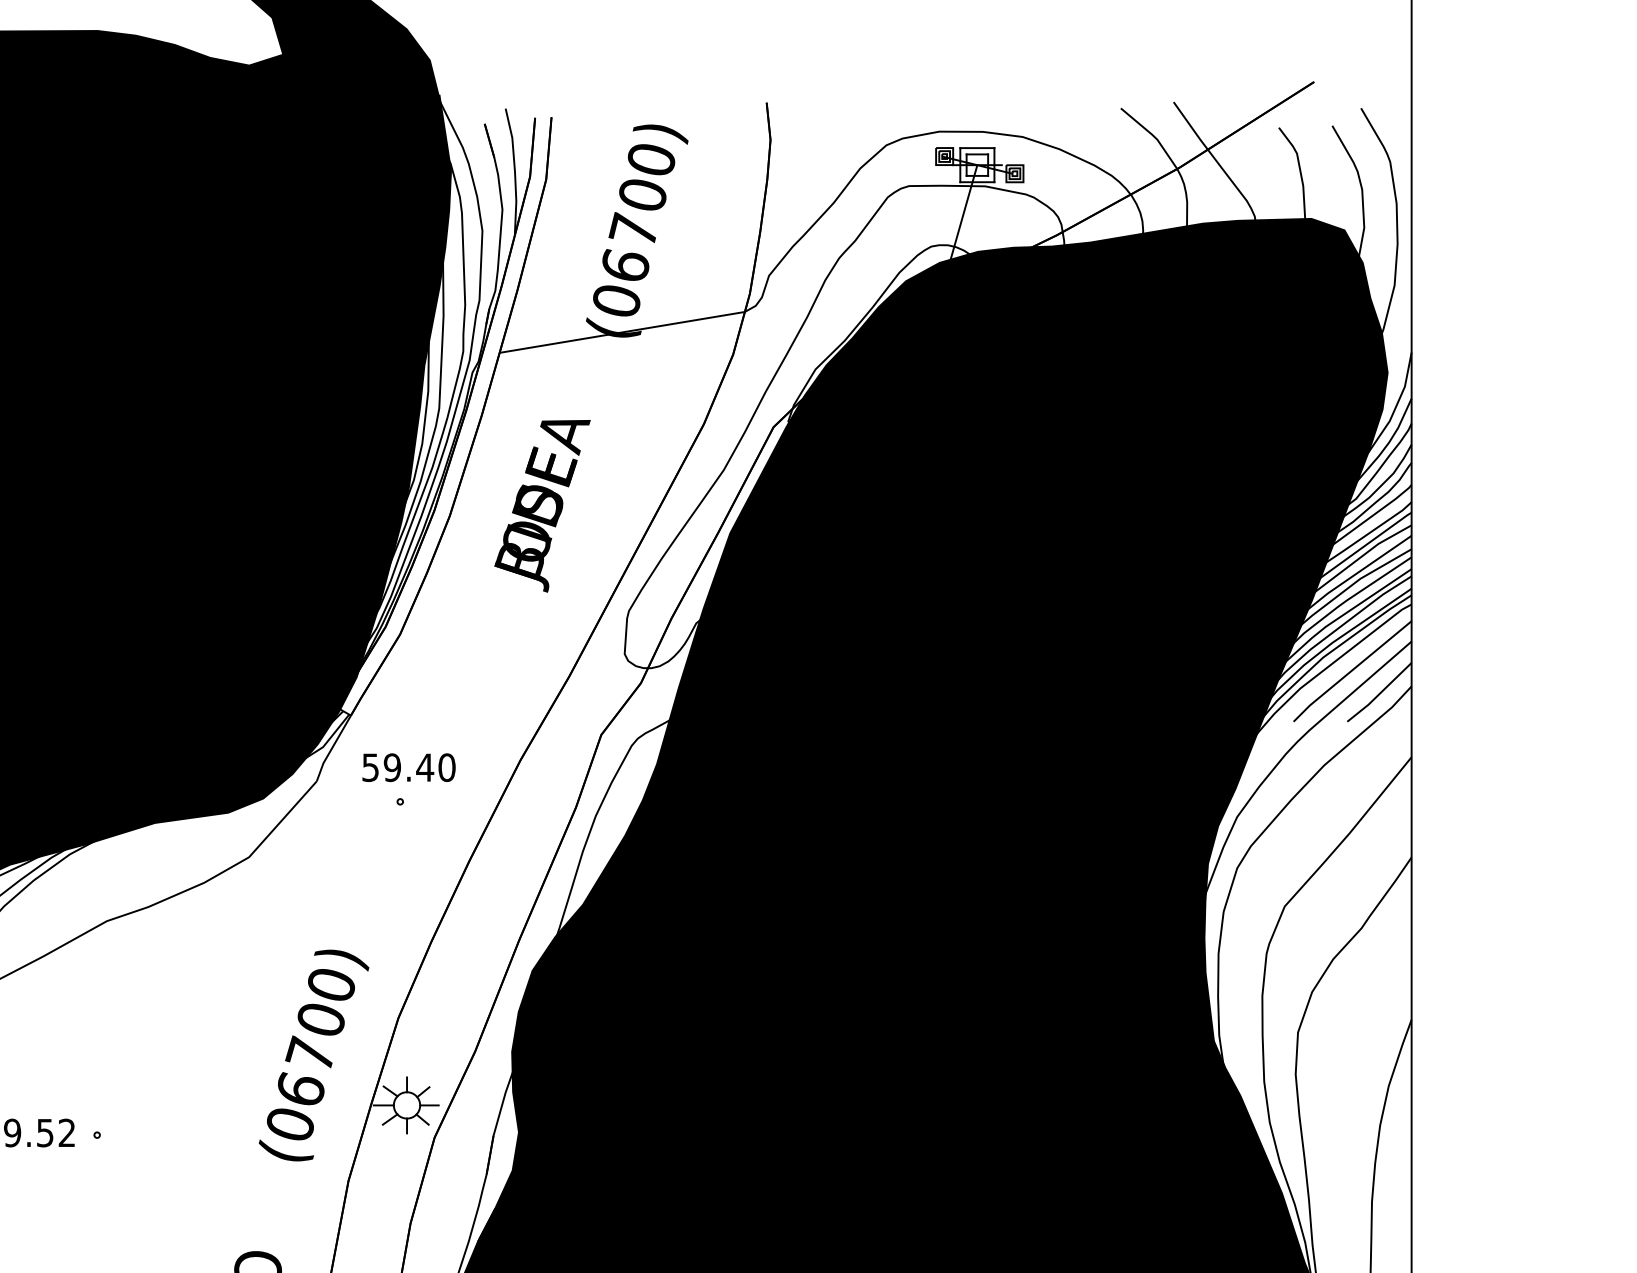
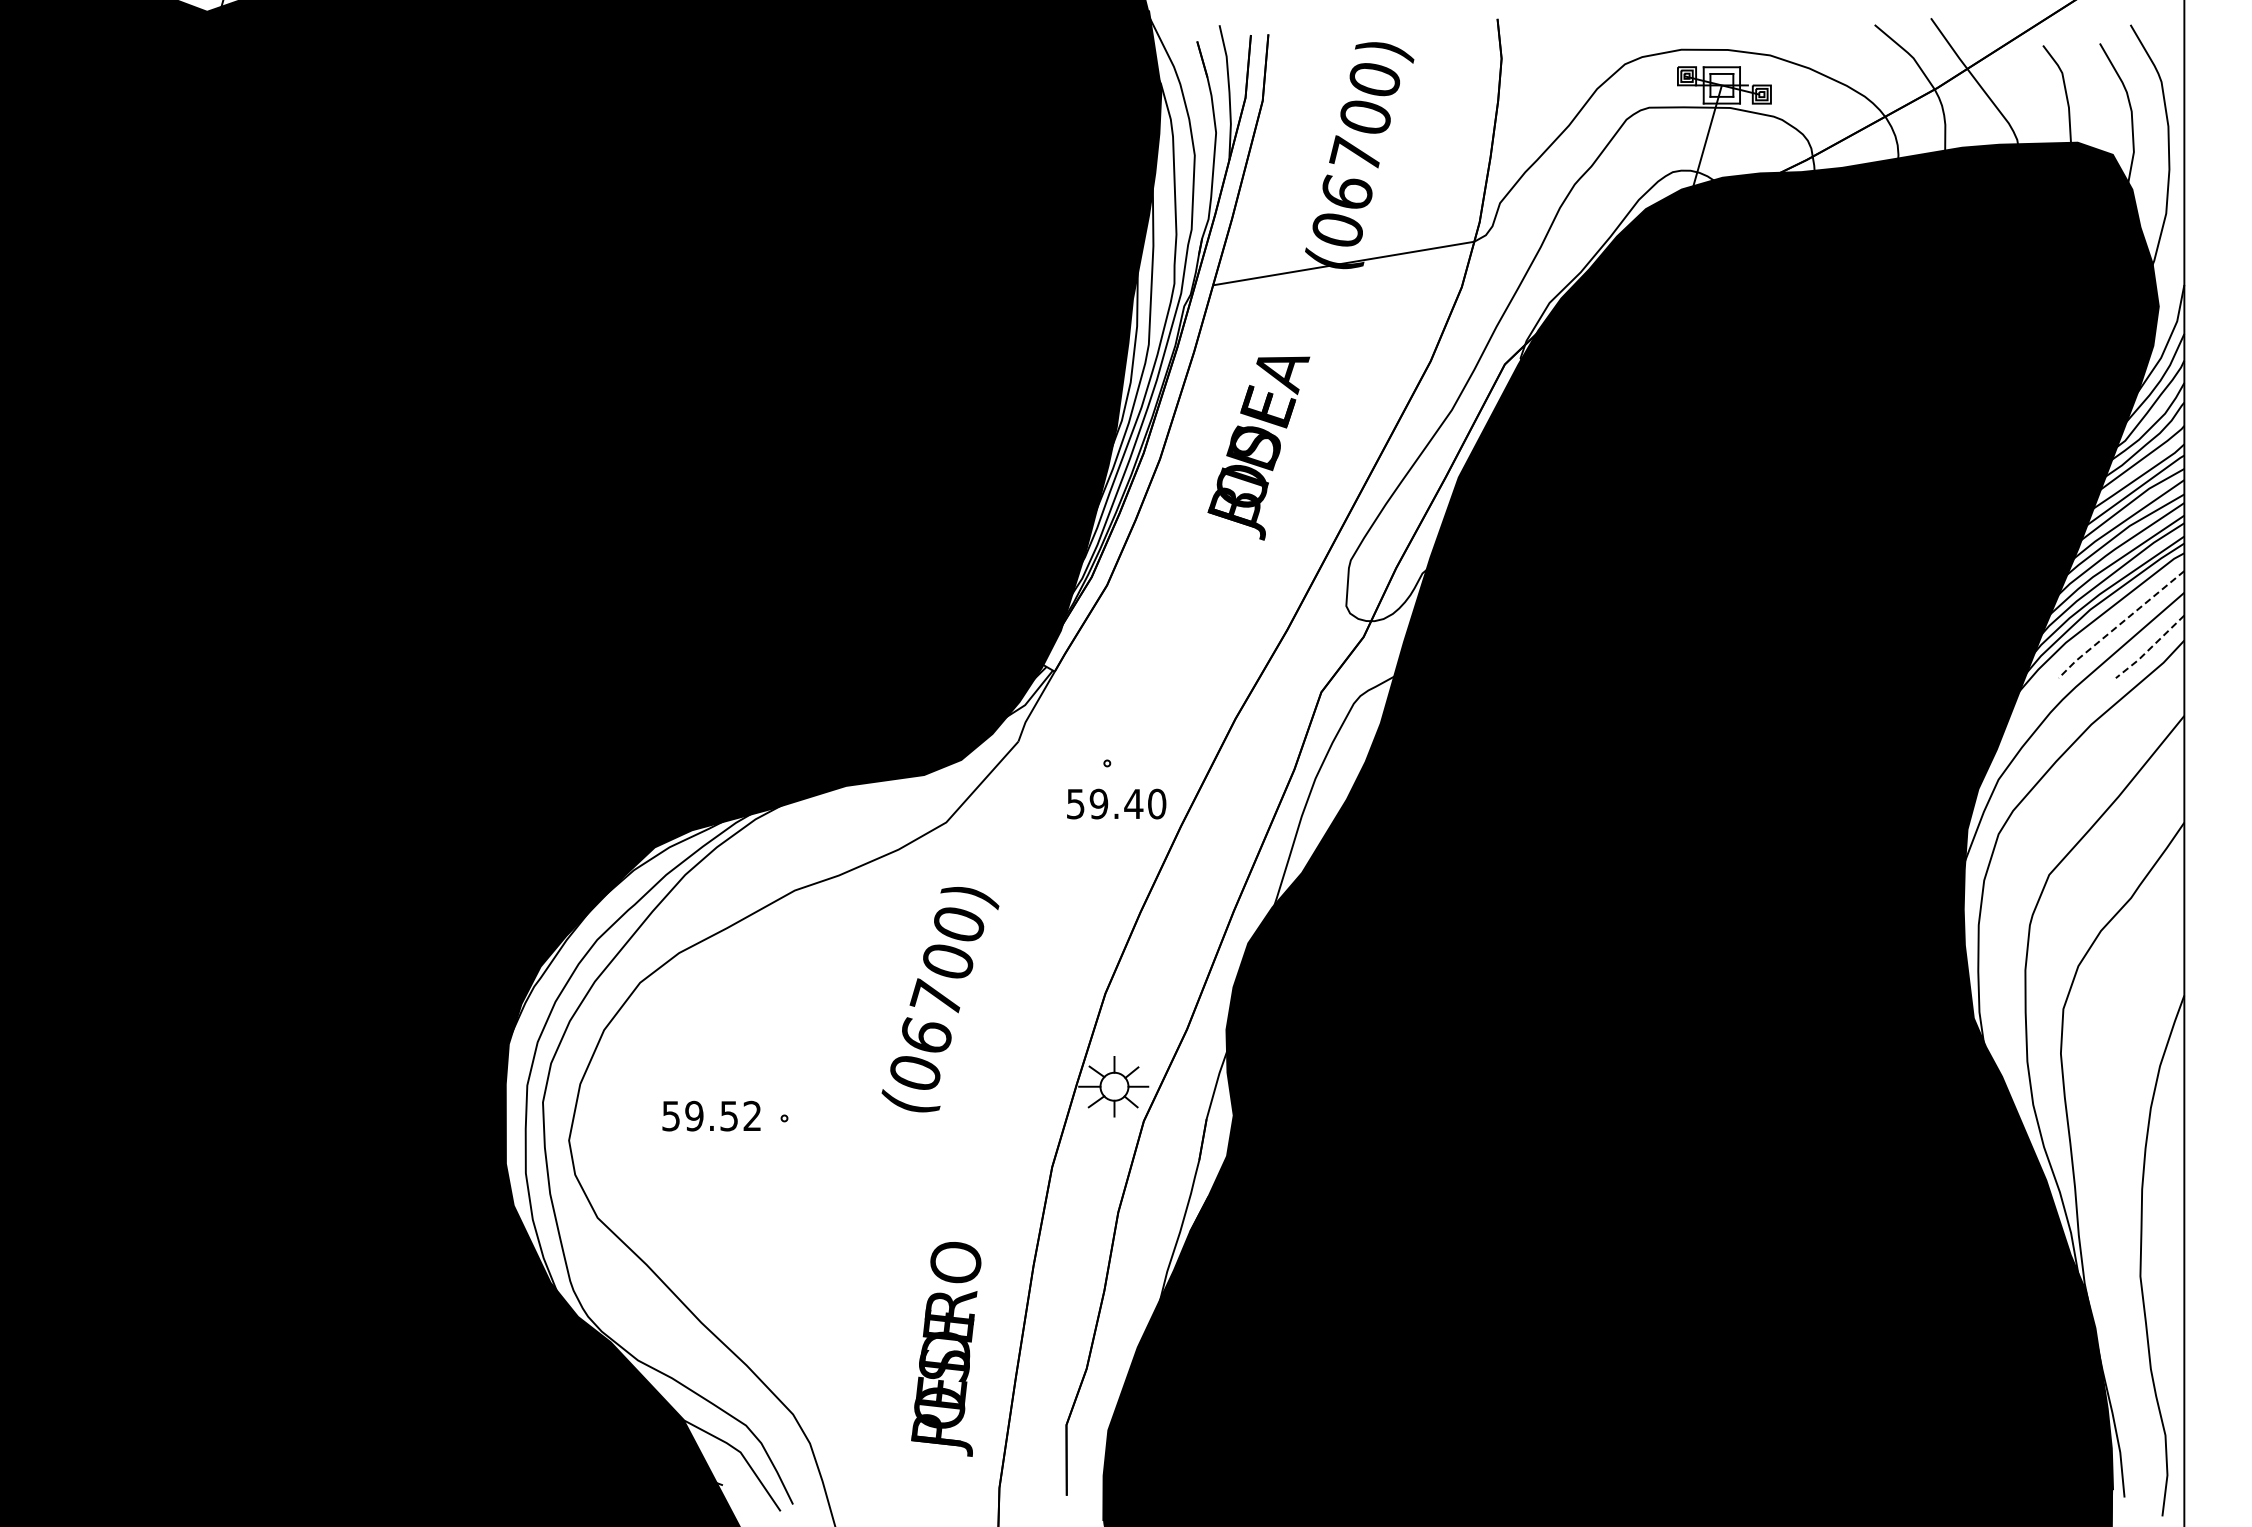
line: (1350, 671) -> (2119, 624), solid -> dashed
line: (1379, 693) -> (2150, 648), solid -> dashed
text: (408, 767) -> (1116, 803), moved
text: (314, 1055) -> (940, 999), moved

